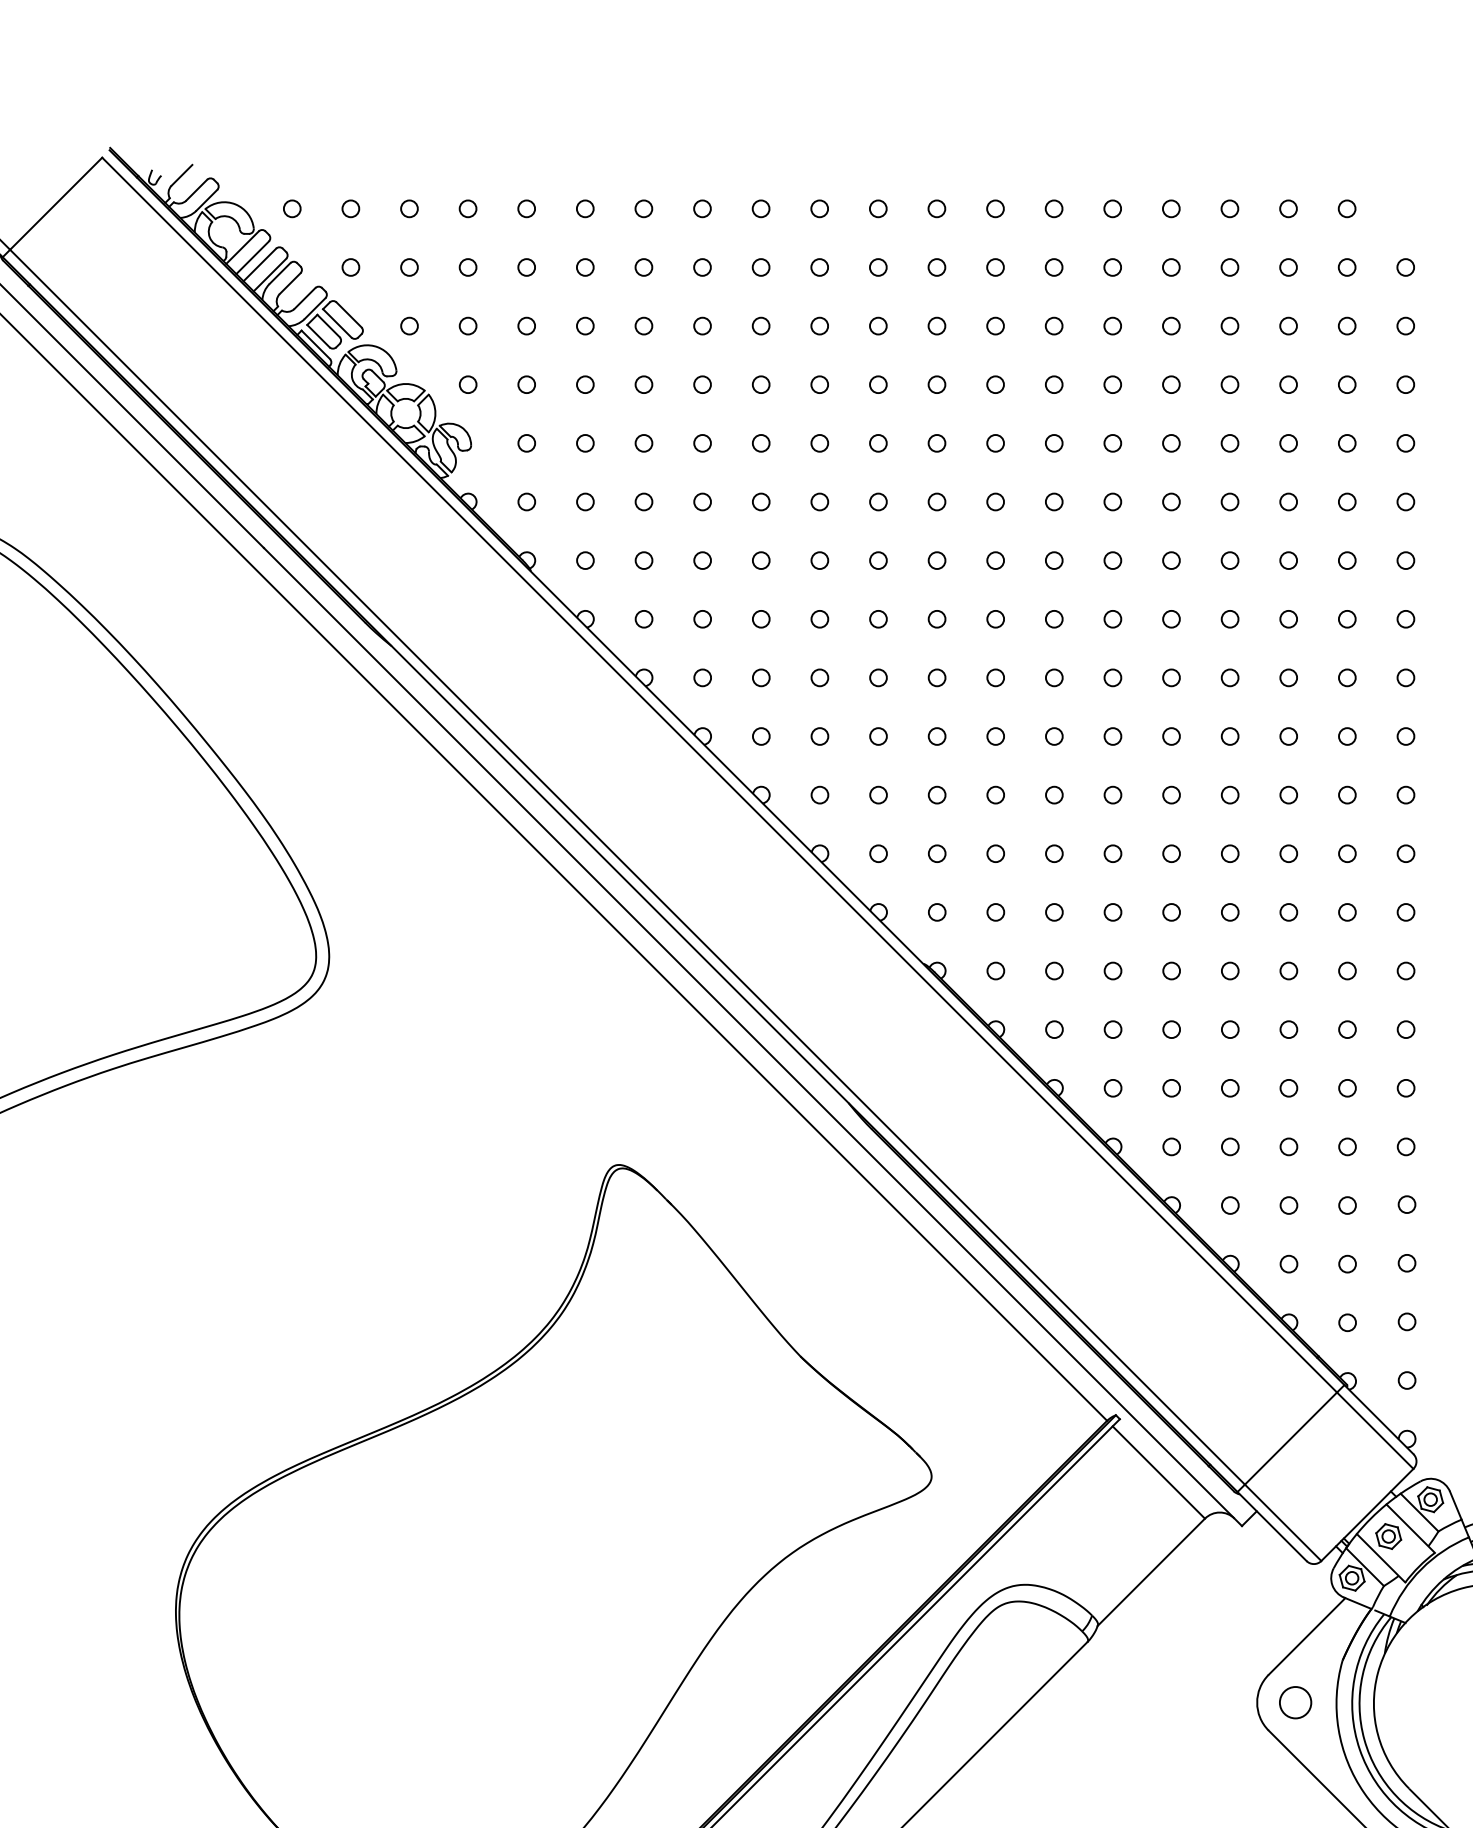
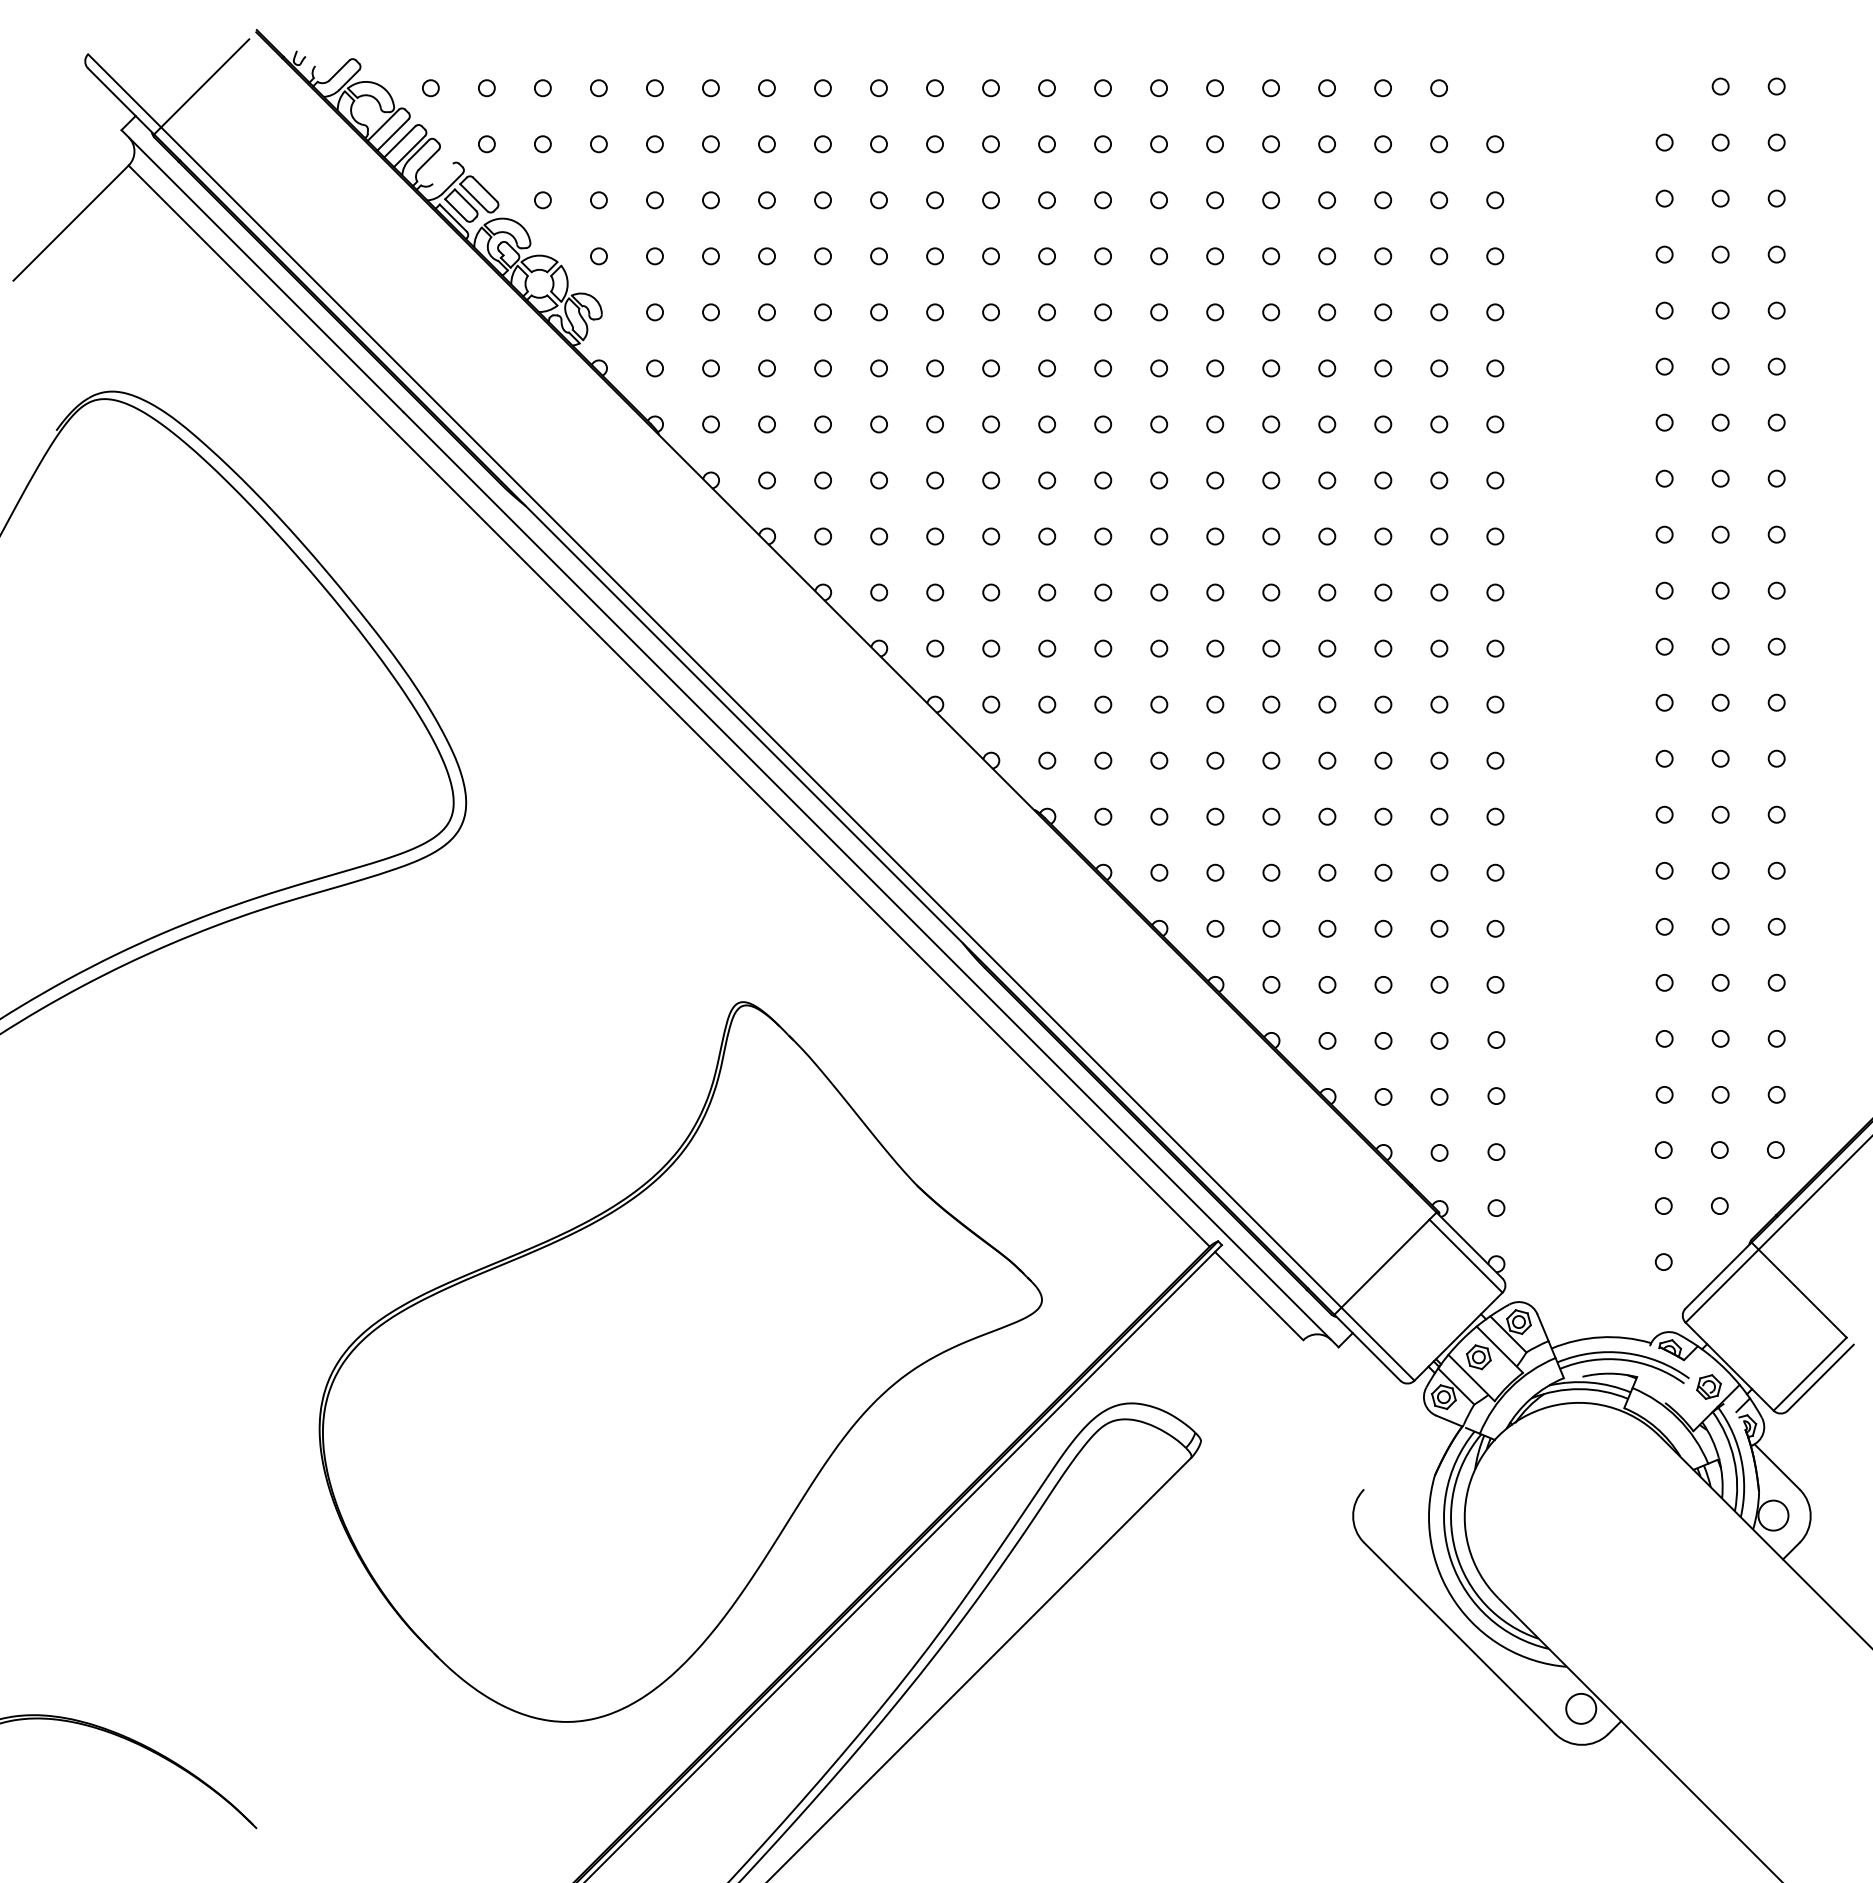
line: (182, 175) -> (325, 56), removed
line: (304, 298) -> (442, 173), removed
line: (719, 775) -> (839, 629), removed
line: (1150, 1572) -> (1251, 1391), removed
line: (1306, 1636) -> (1400, 1452), removed
circle: (1295, 1702) -> (1389, 1515), removed

